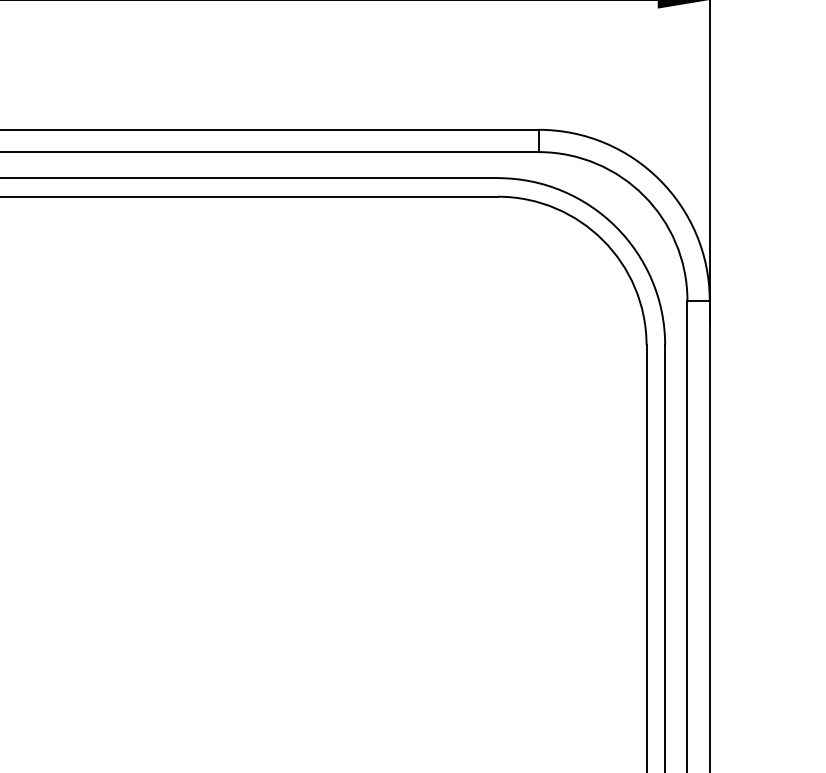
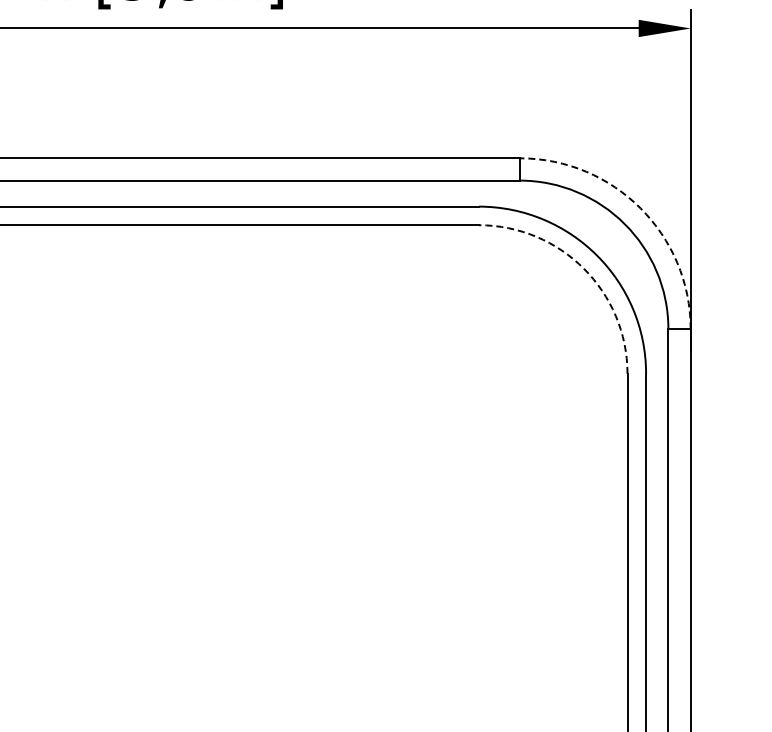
arc: (659, 179) -> (640, 208), solid -> dashed
arc: (603, 240) -> (584, 269), solid -> dashed

